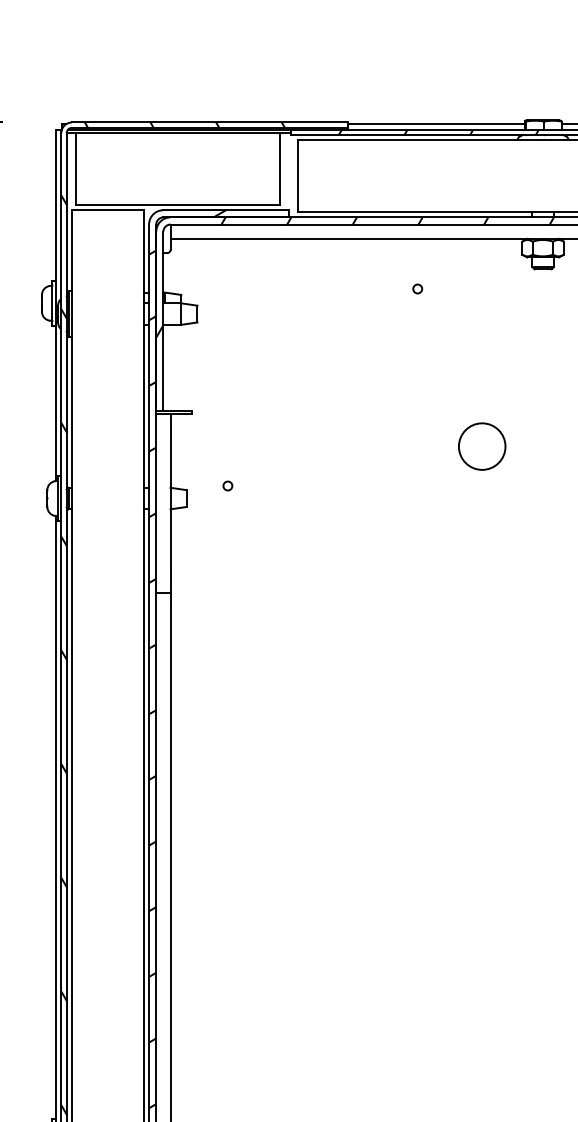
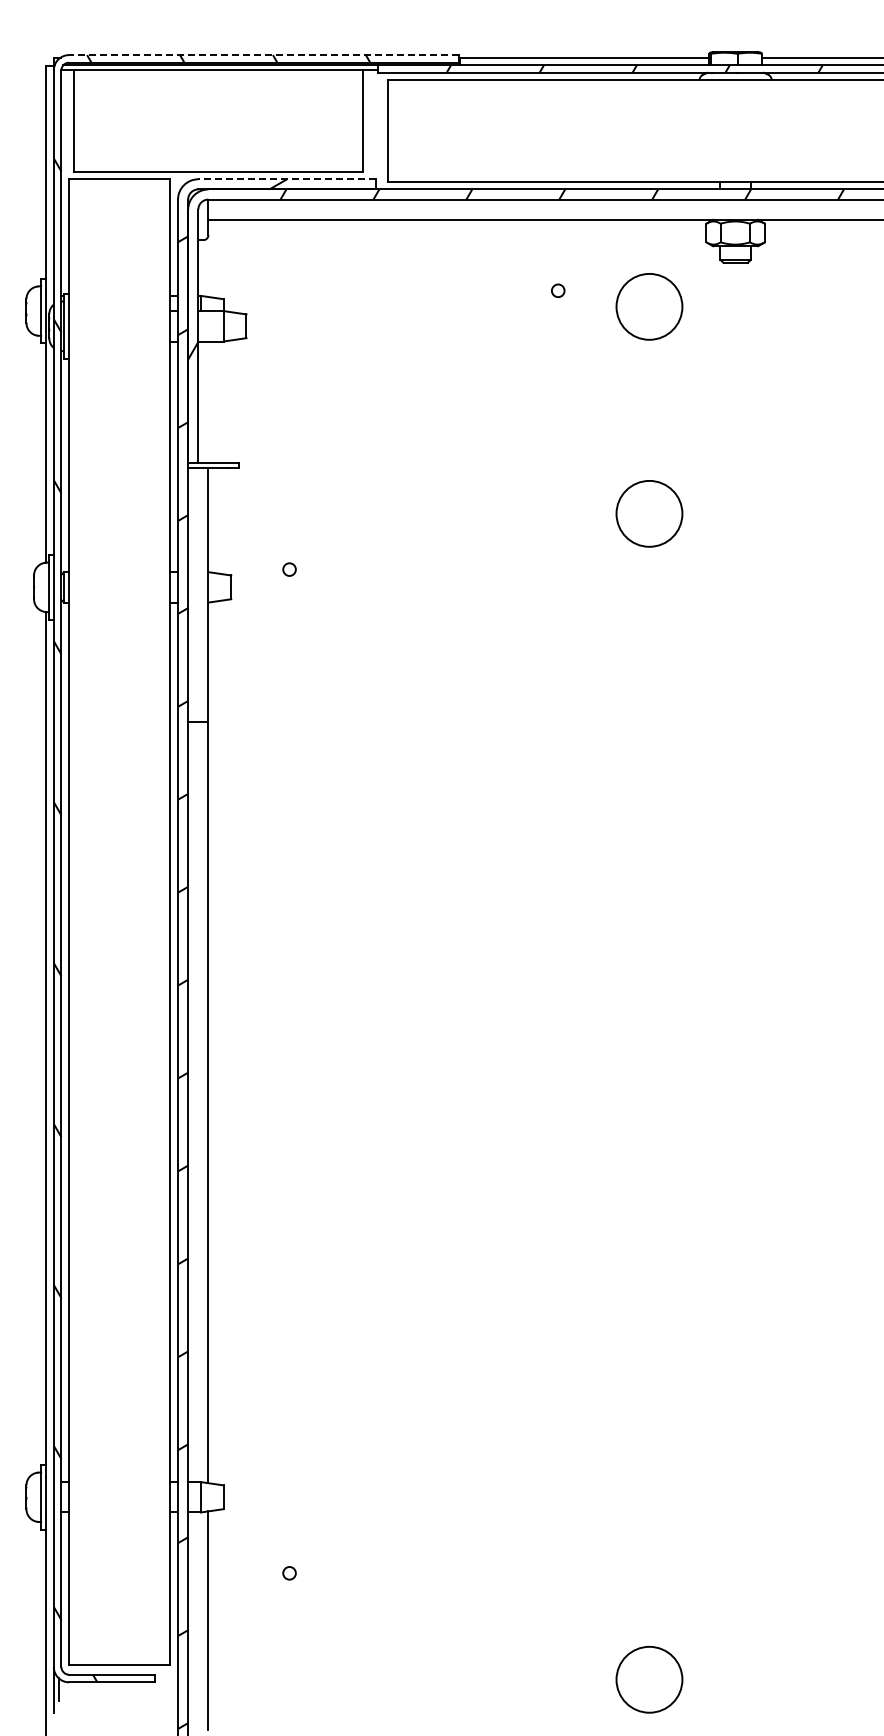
line: (209, 122) -> (263, 55), solid -> dashed
line: (226, 210) -> (287, 179), solid -> dashed
circle: (482, 300) -> (649, 306), added

